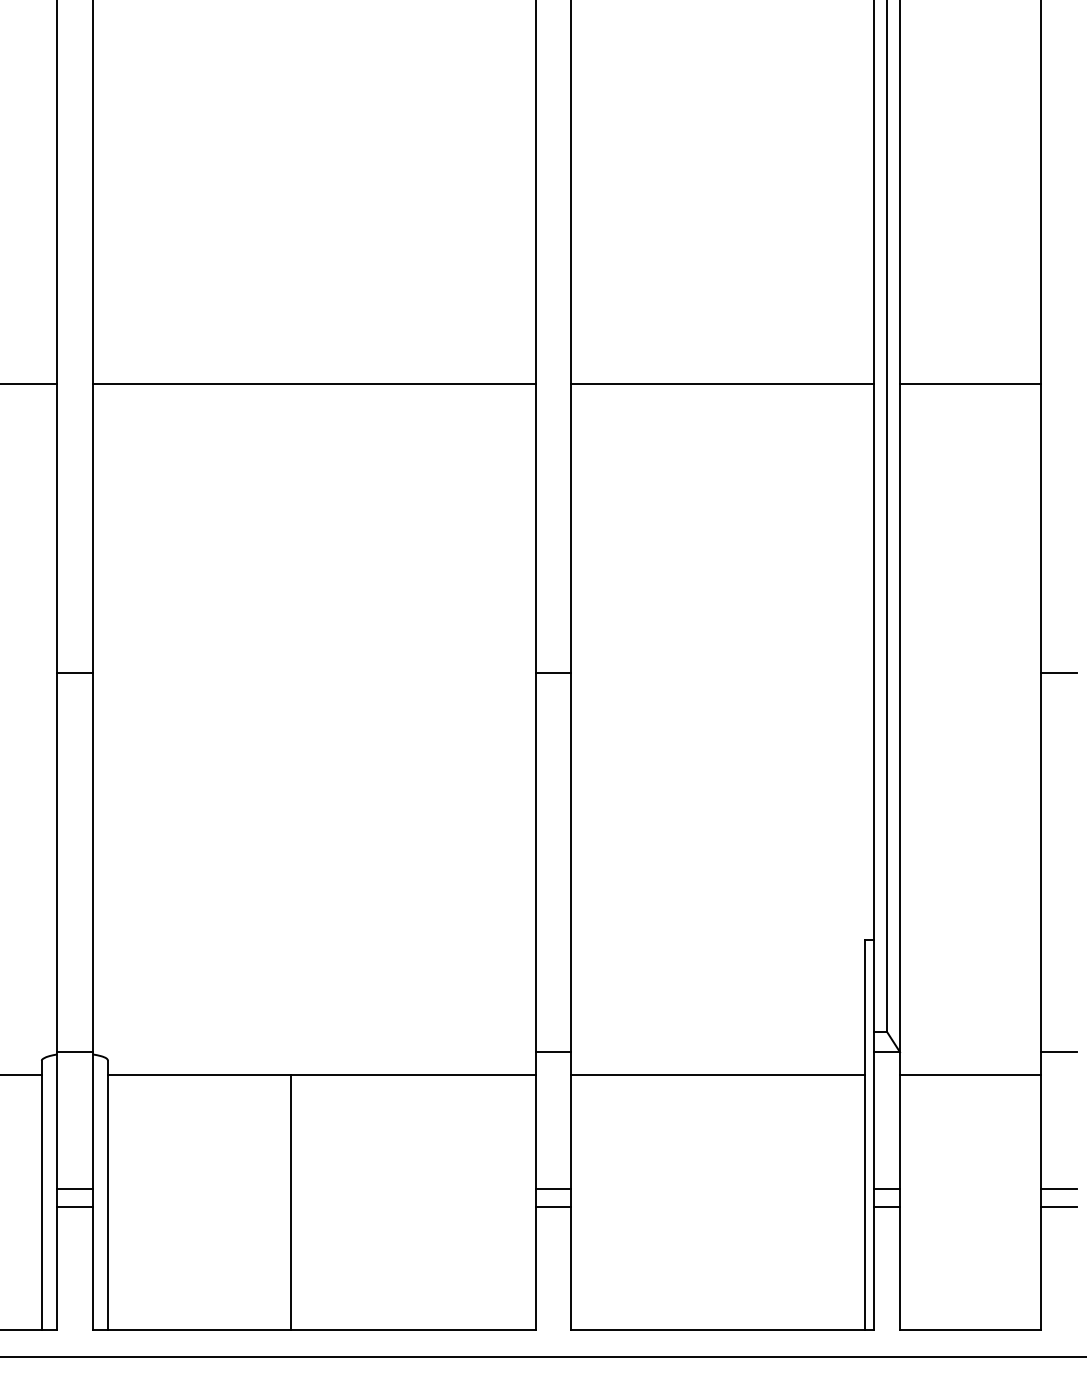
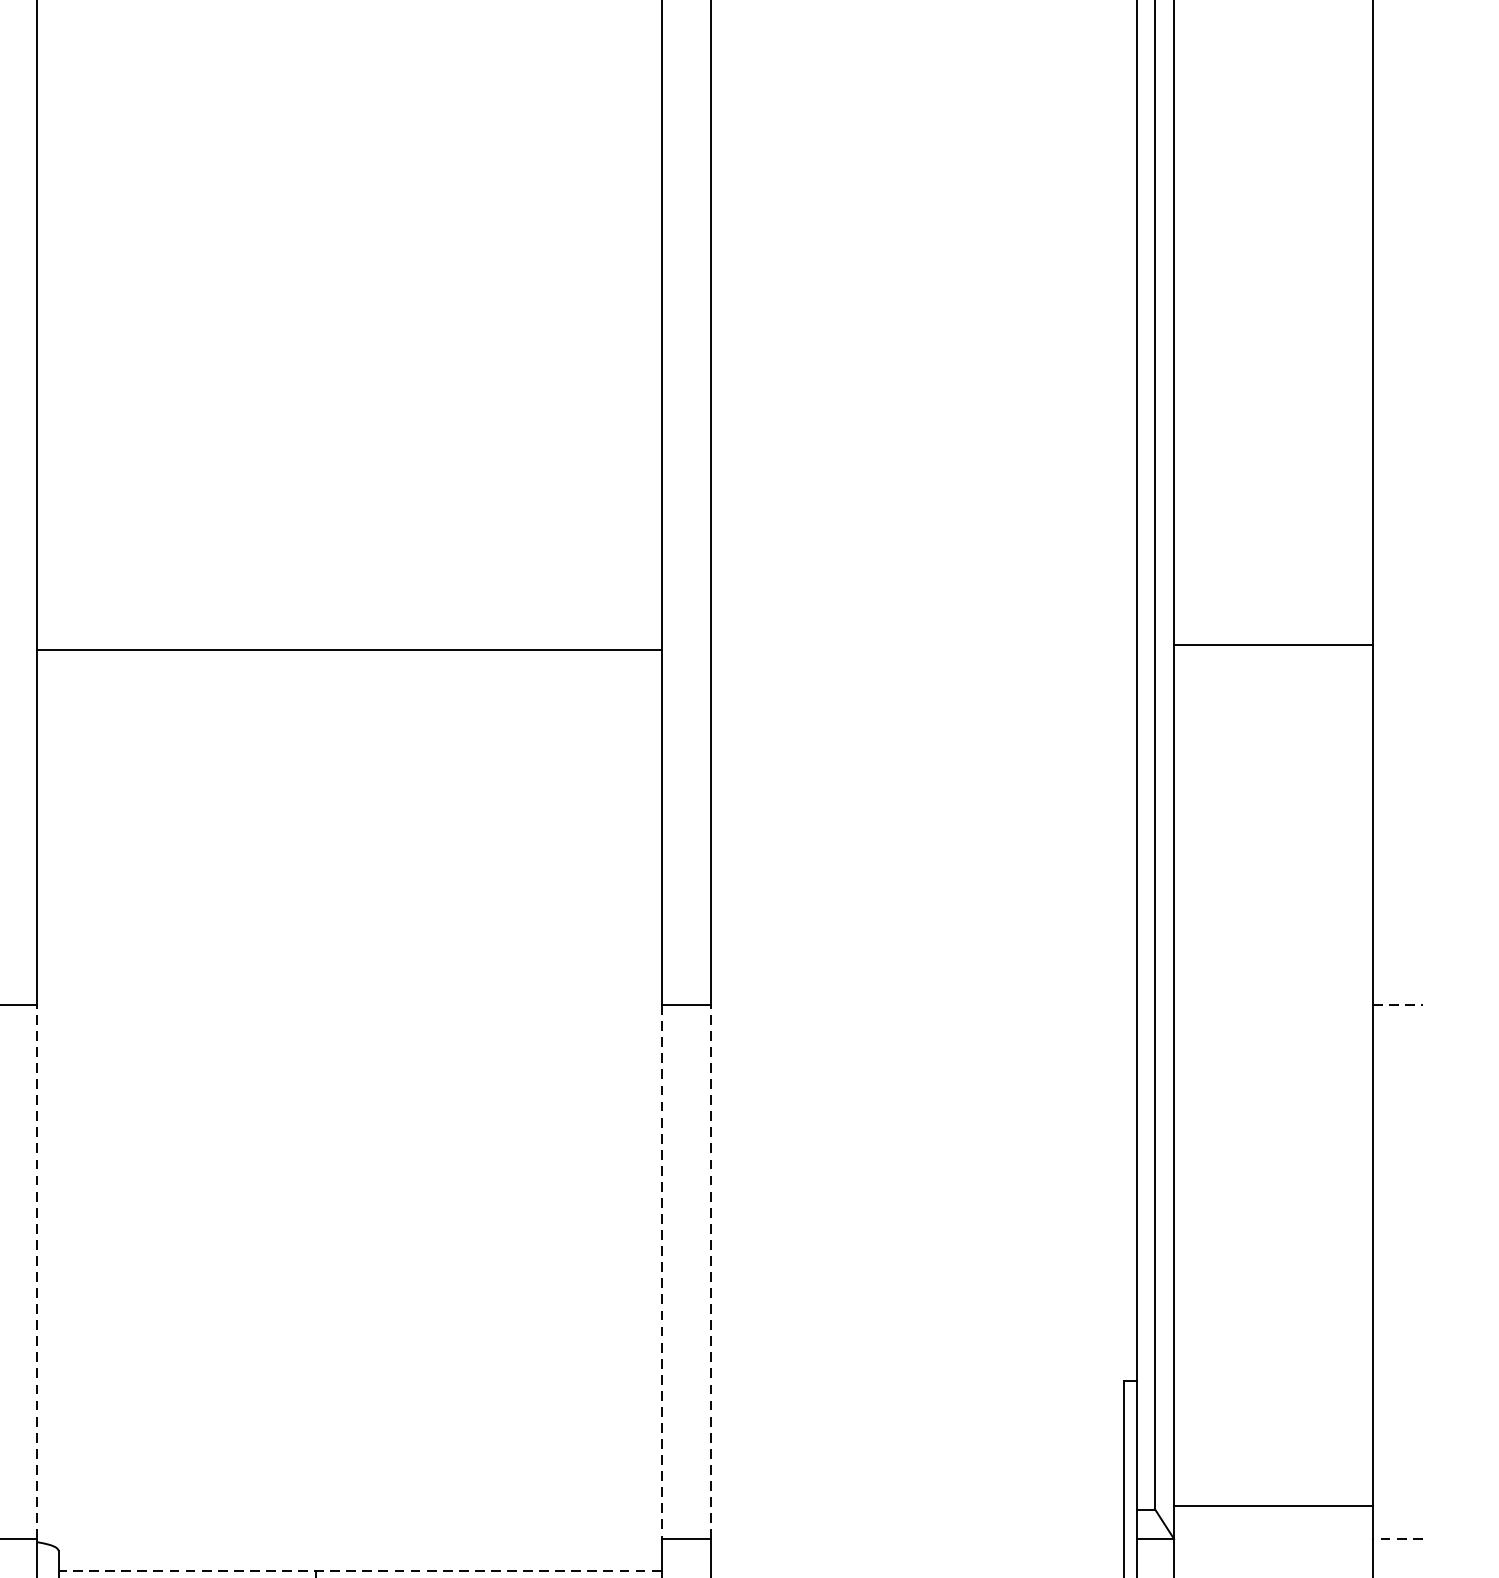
line: (314, 383) -> (349, 649), moved
line: (722, 383) -> (924, 597), removed
line: (970, 383) -> (1273, 645), moved
line: (1058, 673) -> (1397, 1005), solid -> dashed
line: (92, 862) -> (36, 1271), solid -> dashed
line: (536, 862) -> (662, 1271), solid -> dashed
line: (571, 862) -> (711, 1271), solid -> dashed
line: (1058, 1052) -> (1397, 1539), solid -> dashed
line: (322, 1074) -> (360, 1570), solid -> dashed
line: (717, 1074) -> (916, 1570), removed
line: (970, 1074) -> (1273, 1505), moved

